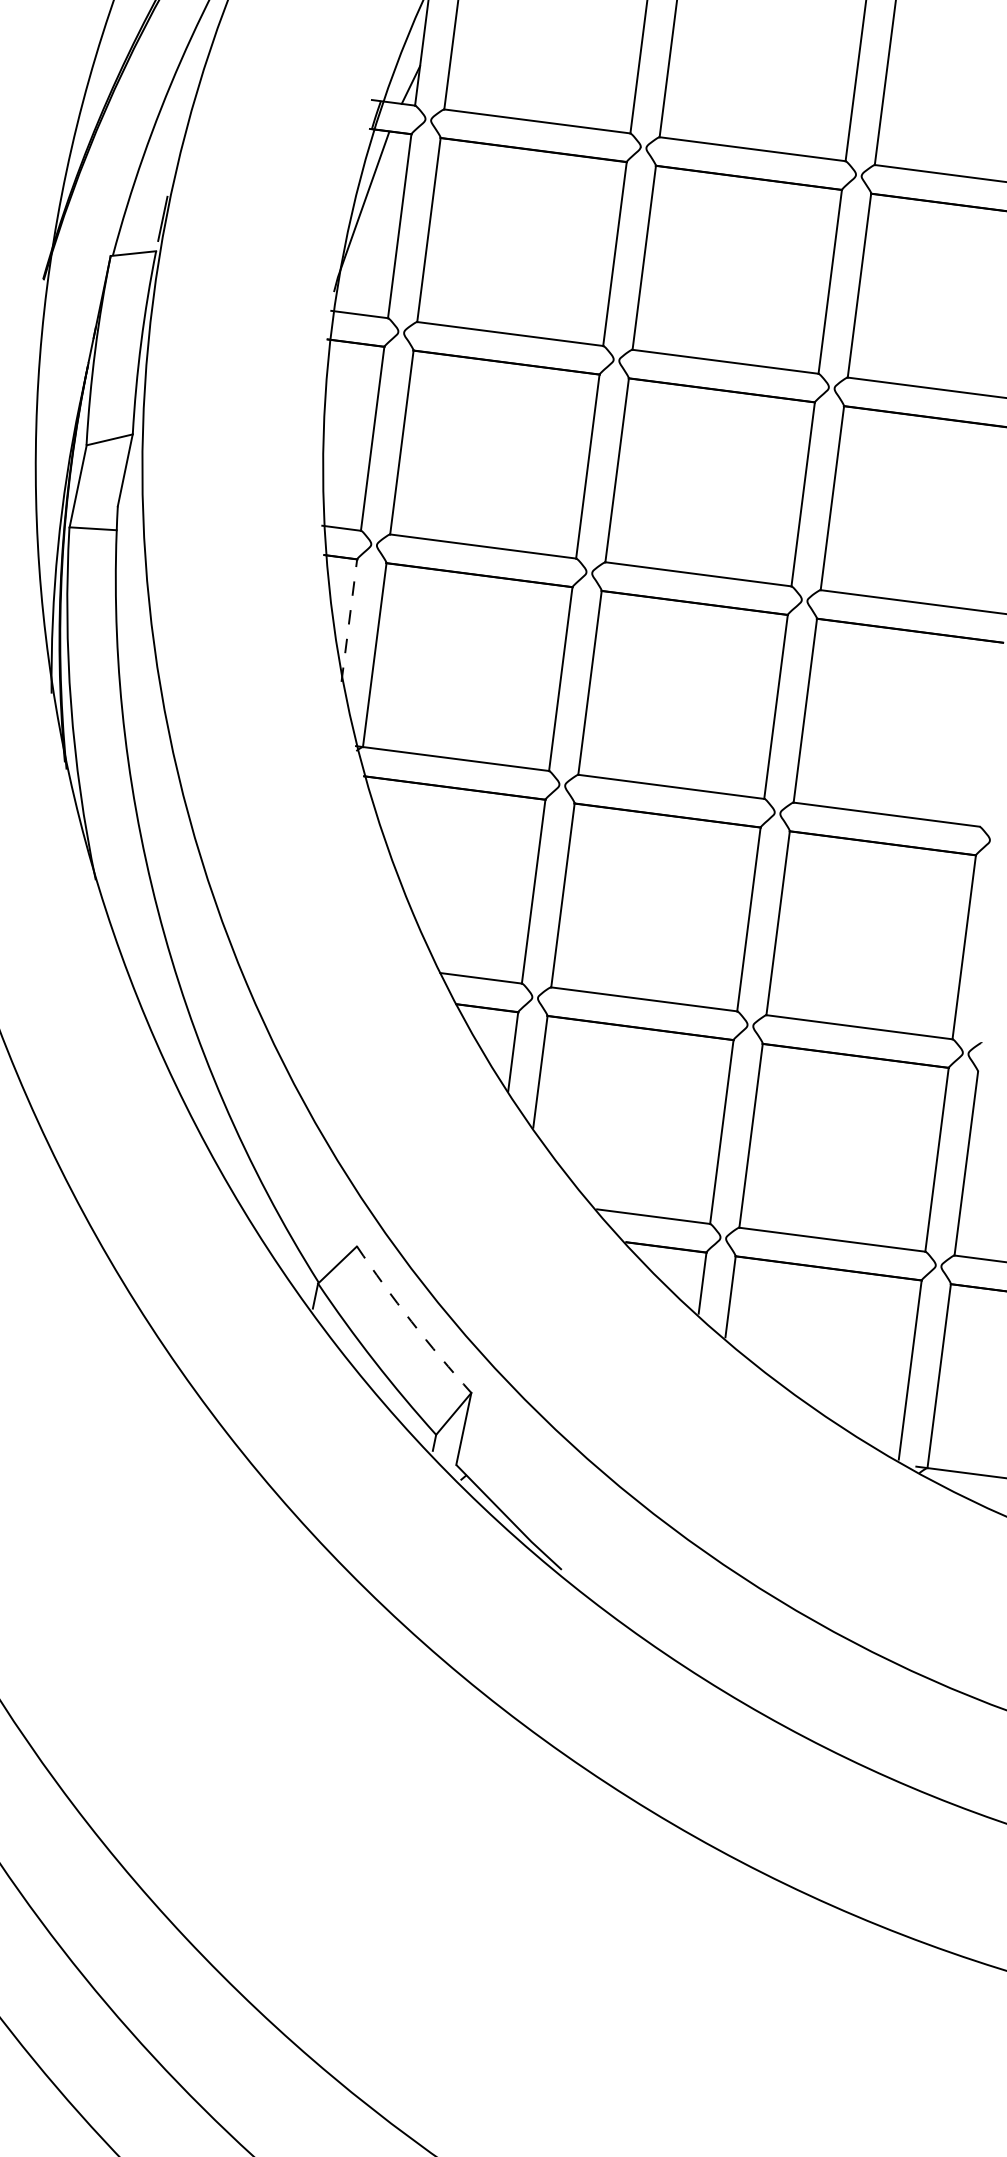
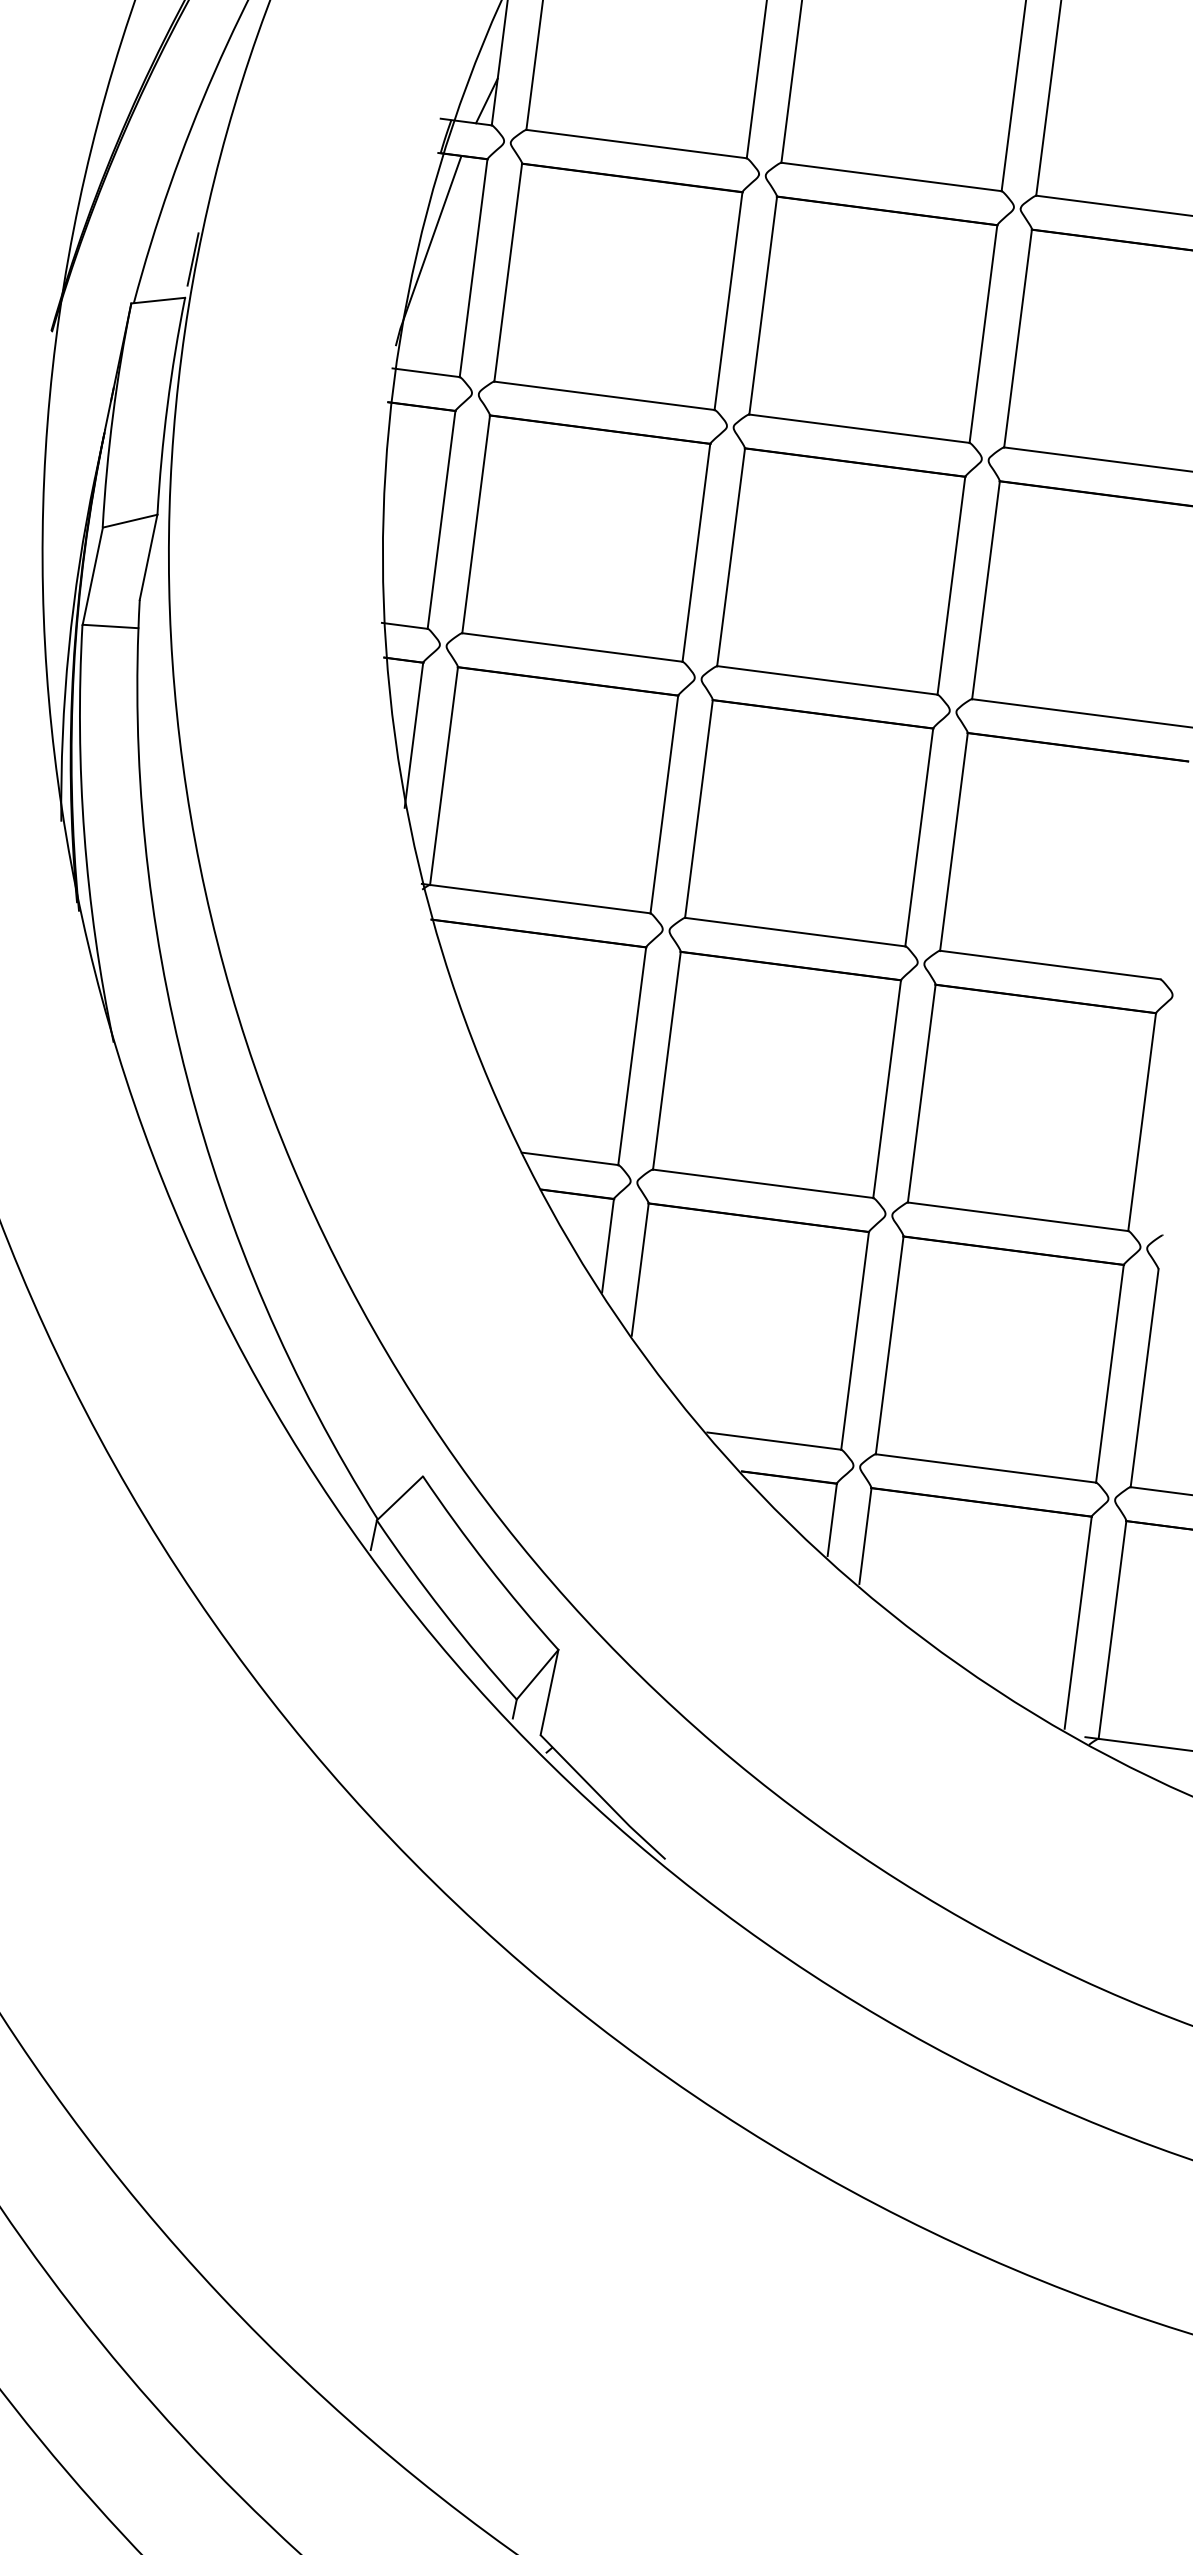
line: (349, 619) -> (414, 734), dashed -> solid
arc: (411, 1321) -> (487, 1565), dashed -> solid

